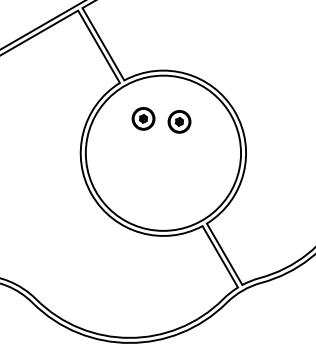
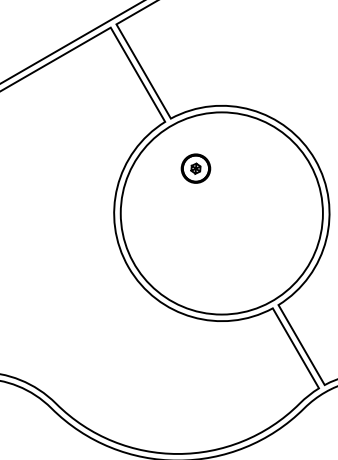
part: (179, 121) -> (242, 172), removed

